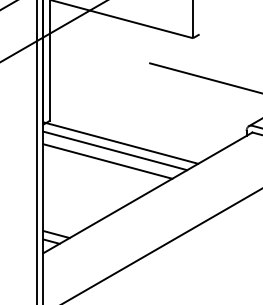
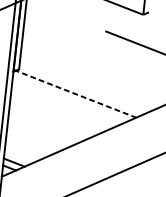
line: (121, 143) -> (75, 94), solid -> dashed
line: (115, 150) -> (69, 99), removed
line: (107, 161) -> (62, 107), removed

